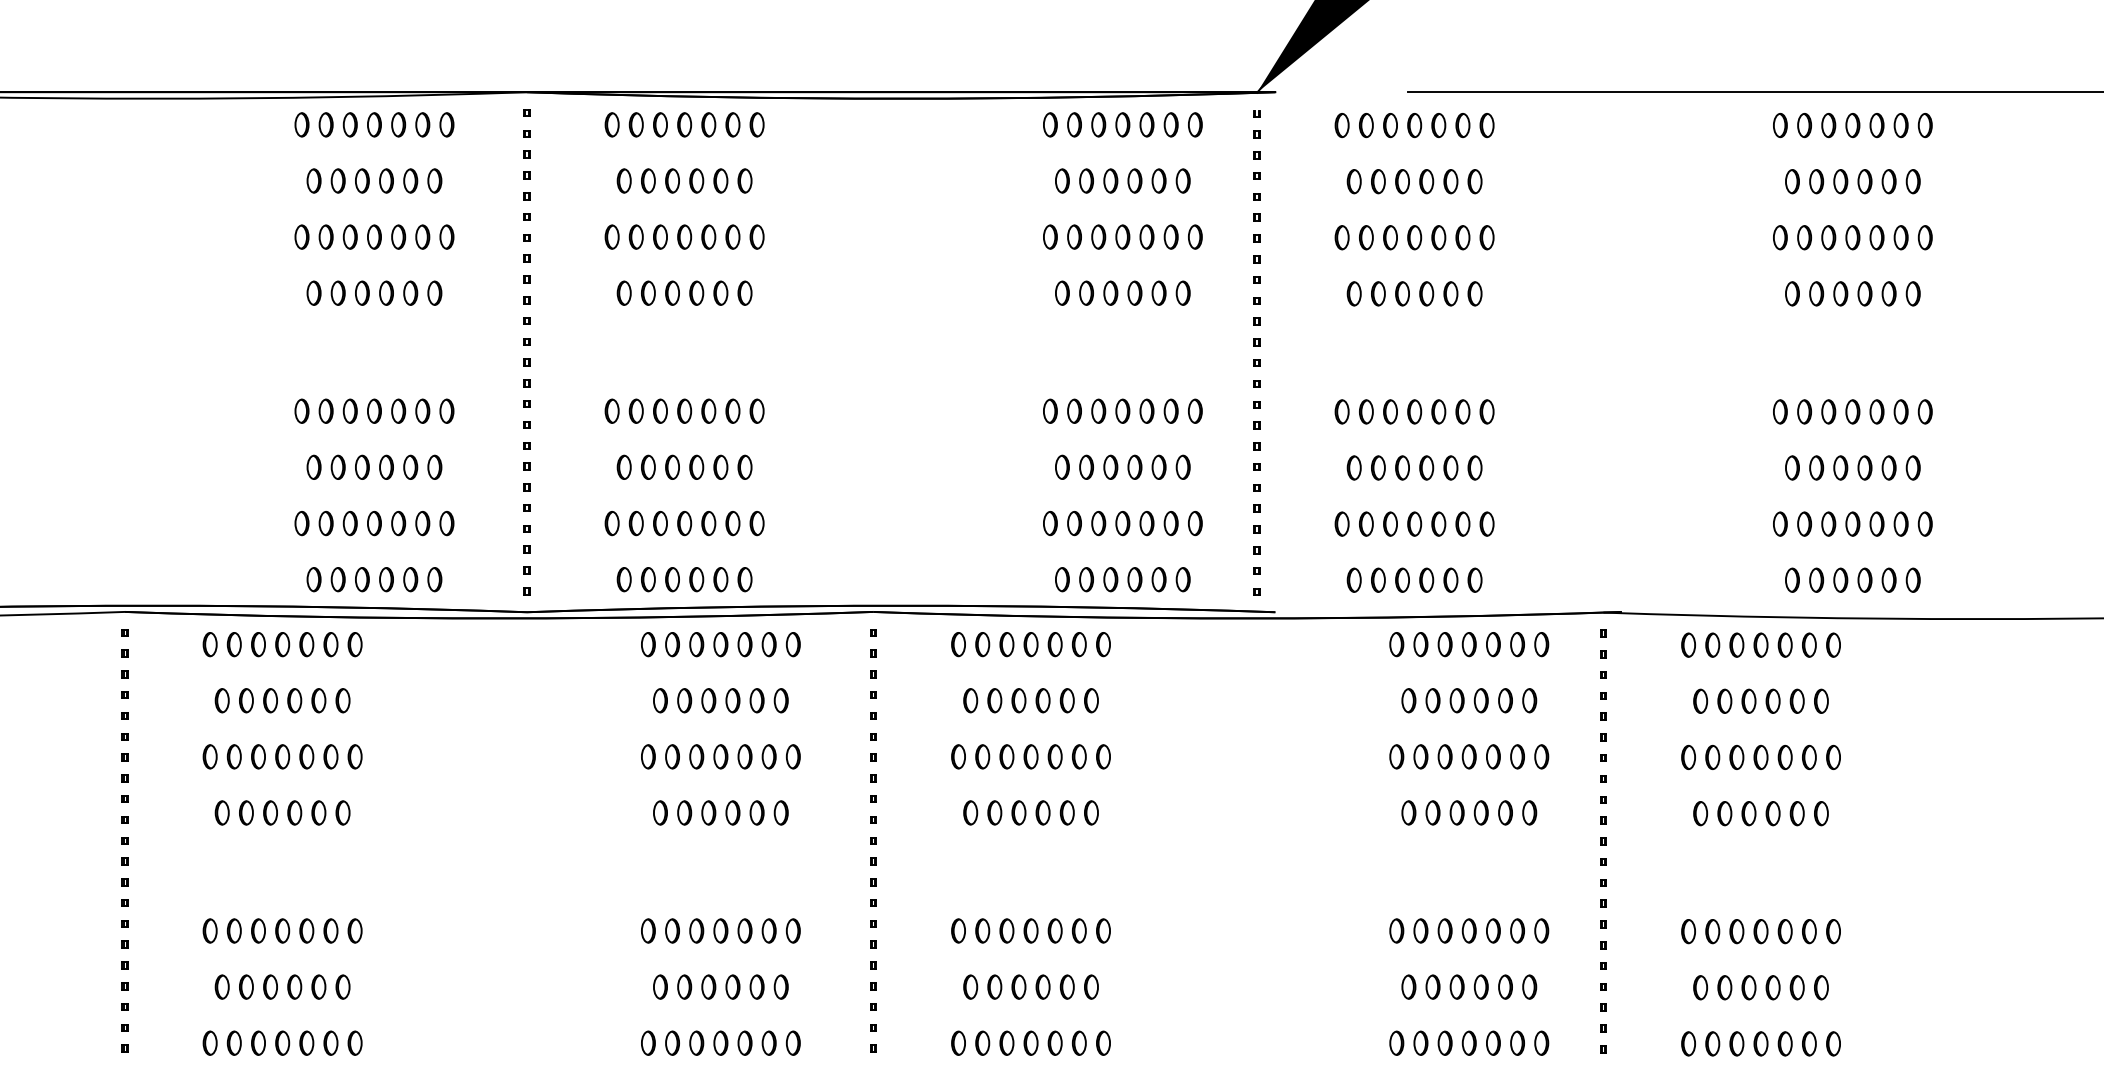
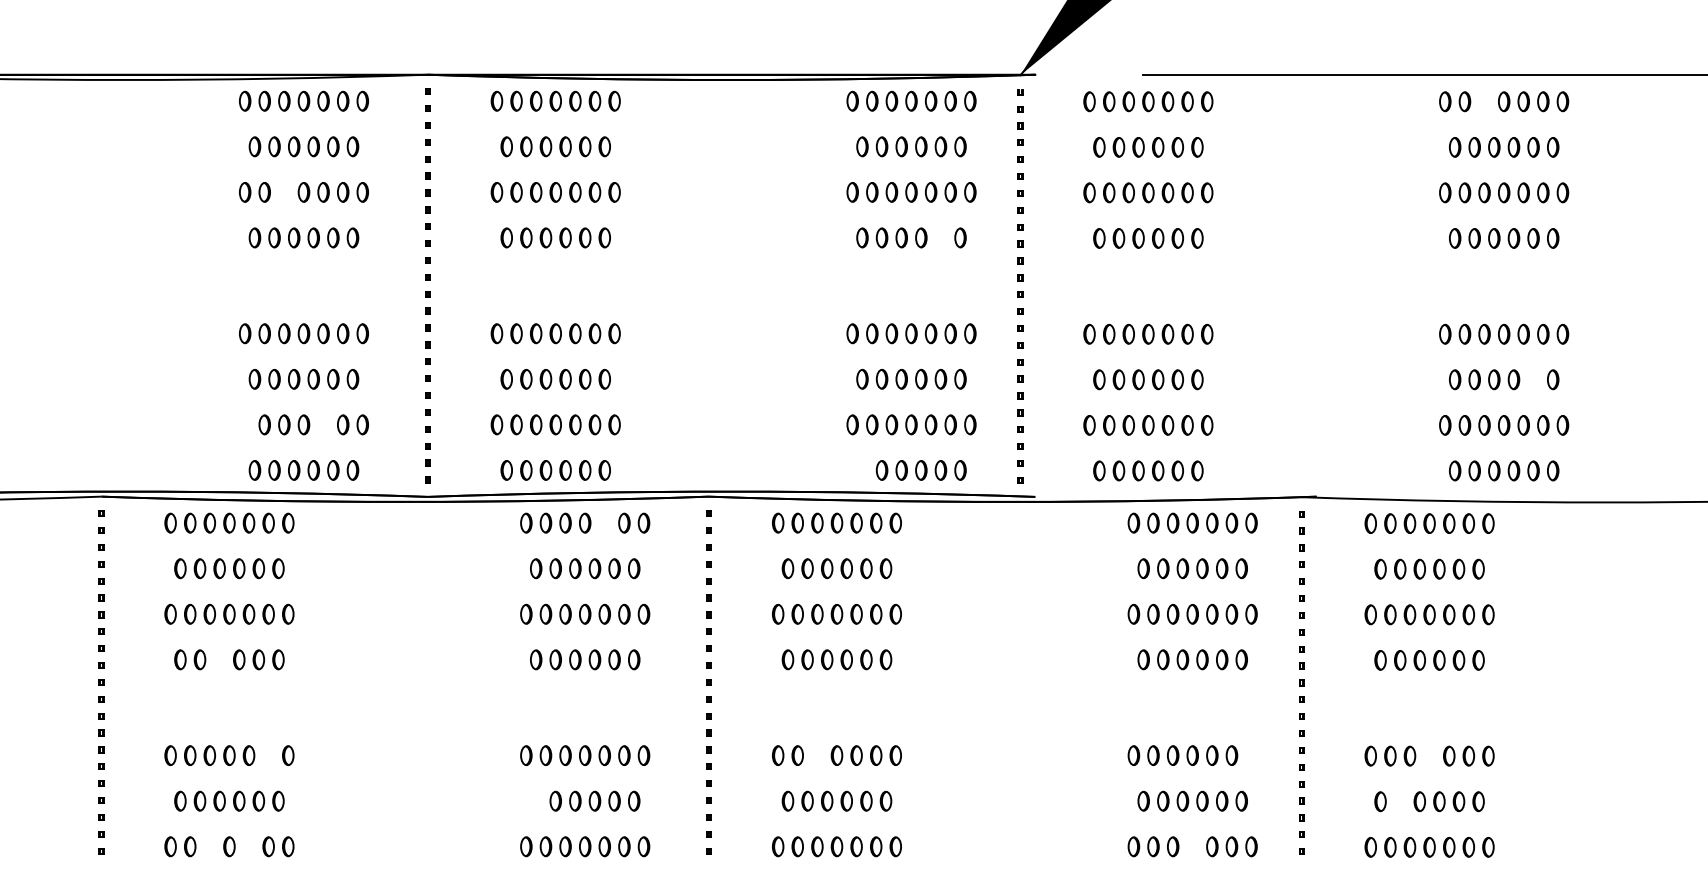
part: (1828, 125) -> (1484, 101), removed
part: (349, 236) -> (283, 191), removed
part: (1158, 292) -> (940, 237), removed
part: (1888, 467) -> (1533, 379), removed
part: (301, 523) -> (244, 424), removed
part: (398, 523) -> (323, 424), removed
part: (1062, 579) -> (862, 470), removed
part: (744, 644) -> (604, 523), removed
part: (270, 812) -> (219, 659), removed
part: (330, 930) -> (268, 755), removed
part: (1006, 930) -> (817, 755), removed
part: (1541, 930) -> (1251, 755), removed
part: (1760, 931) -> (1429, 756), removed
part: (660, 986) -> (536, 800), removed
part: (1724, 987) -> (1399, 801), removed
part: (258, 1042) -> (209, 846), removed
part: (306, 1042) -> (248, 846), removed
part: (1468, 1042) -> (1192, 846), removed

